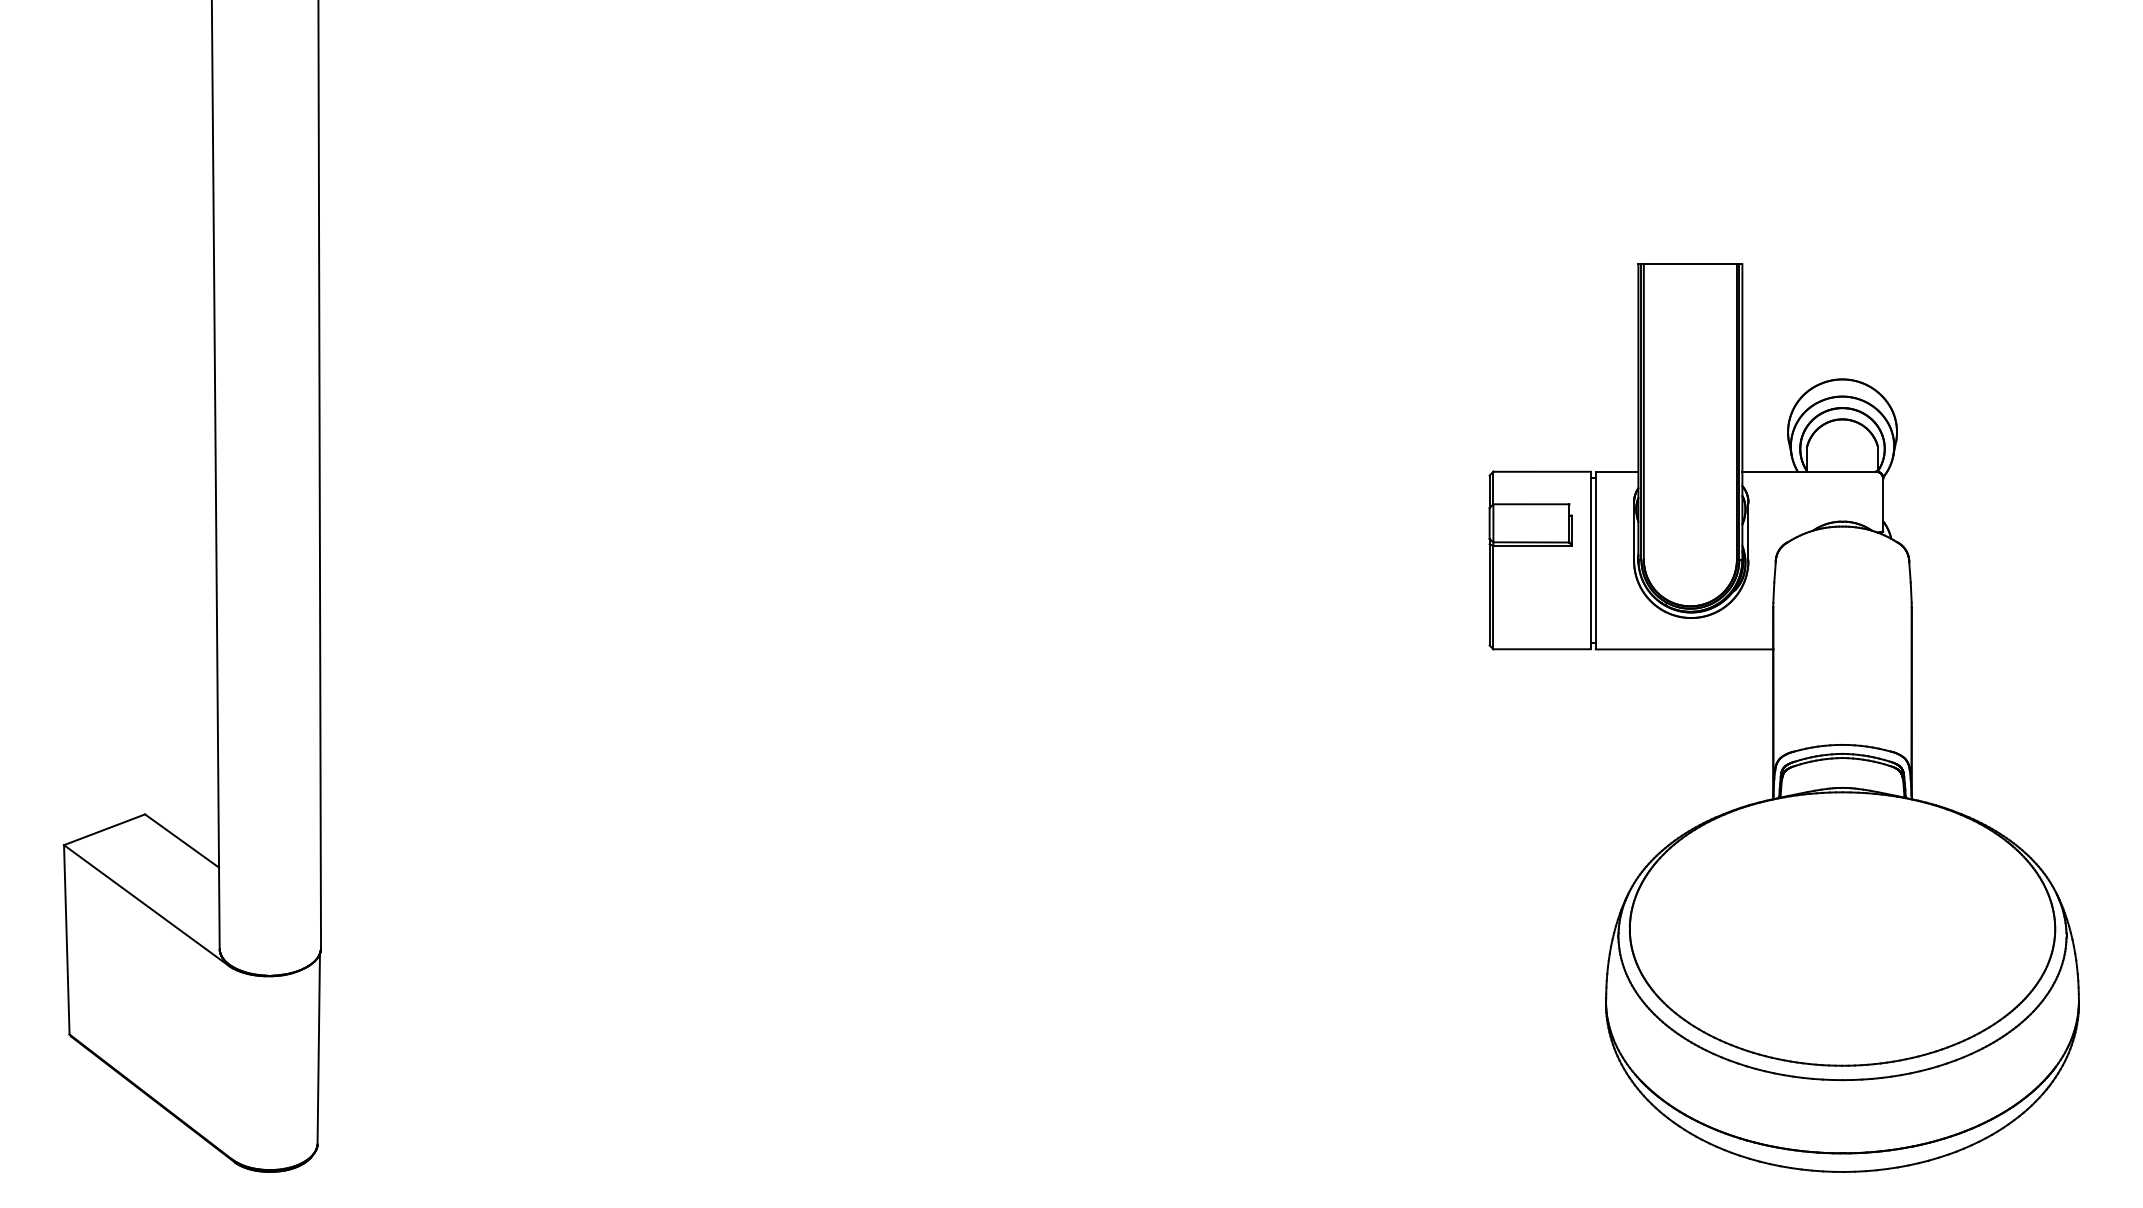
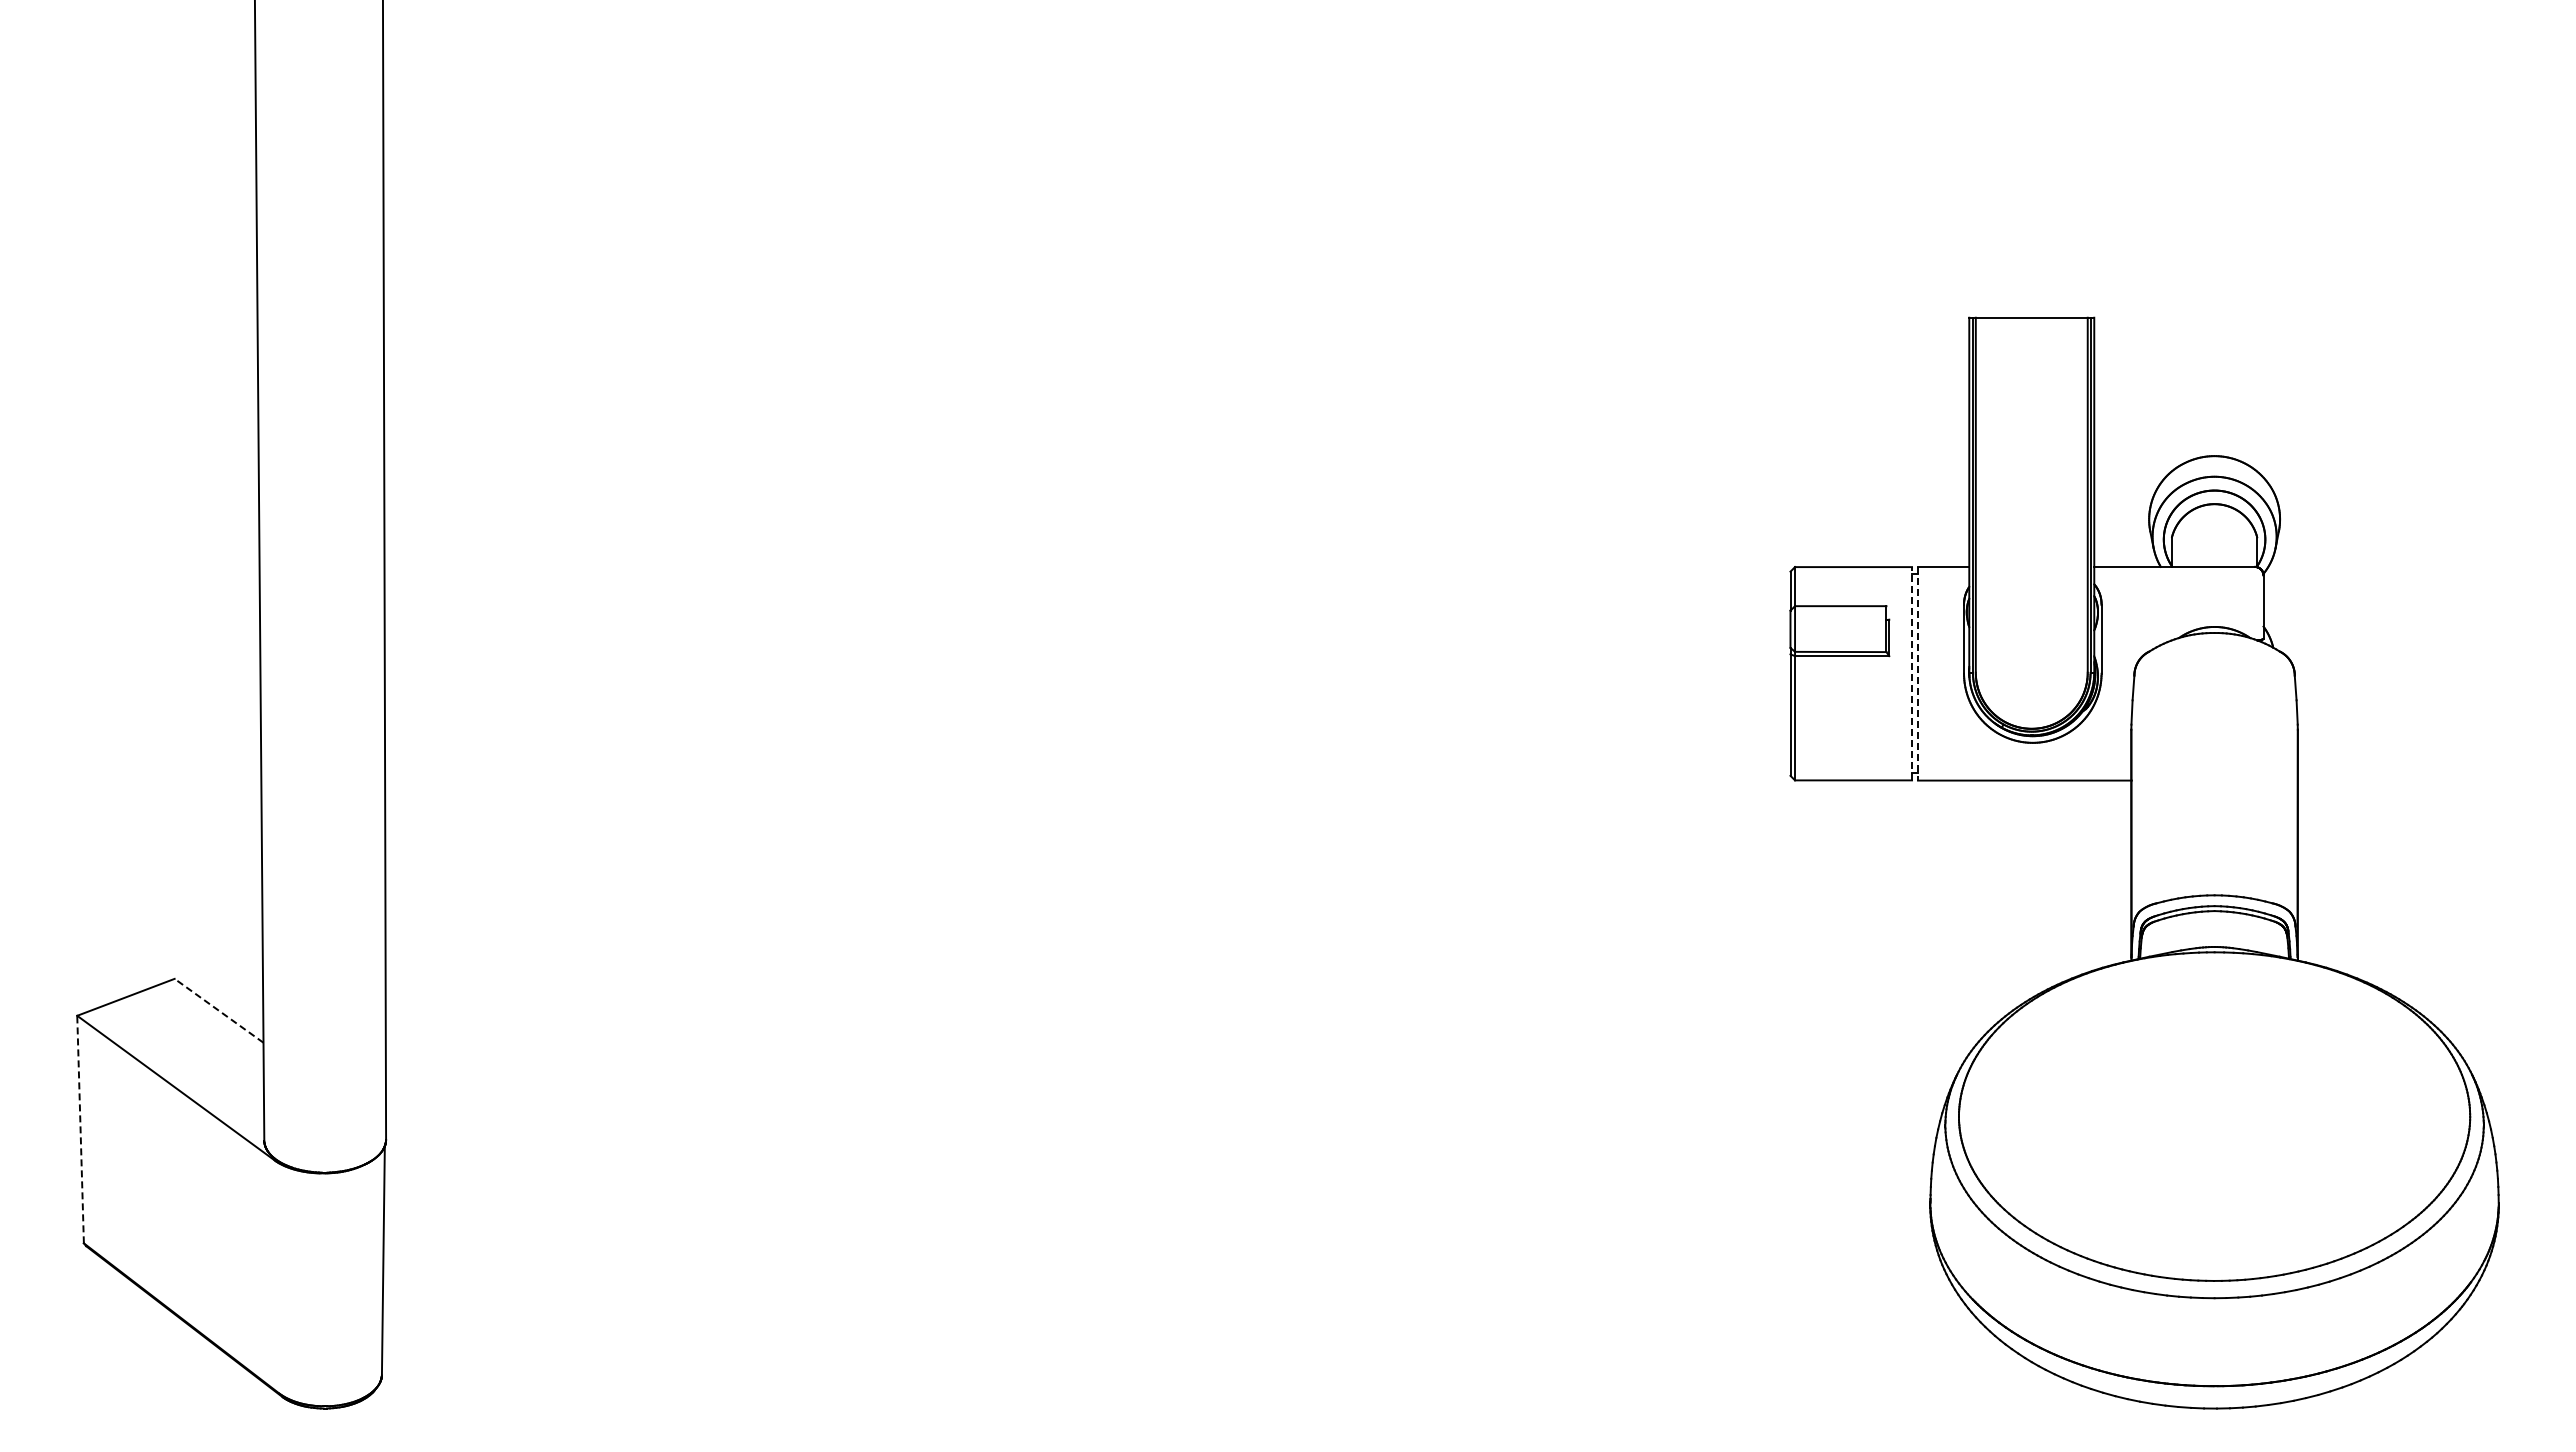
line: (1591, 560) -> (1912, 673), solid -> dashed
line: (1596, 560) -> (1918, 673), solid -> dashed
line: (182, 840) -> (219, 1010), solid -> dashed
line: (66, 939) -> (80, 1129), solid -> dashed

